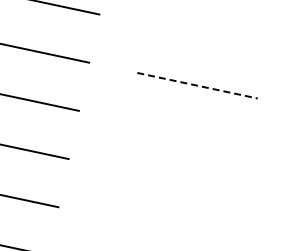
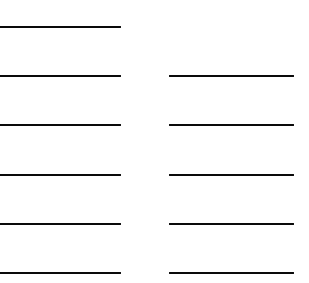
line: (197, 86) -> (231, 76), dashed -> solid
line: (186, 133) -> (230, 125), added
line: (176, 181) -> (230, 174), added
line: (165, 230) -> (230, 224), added

